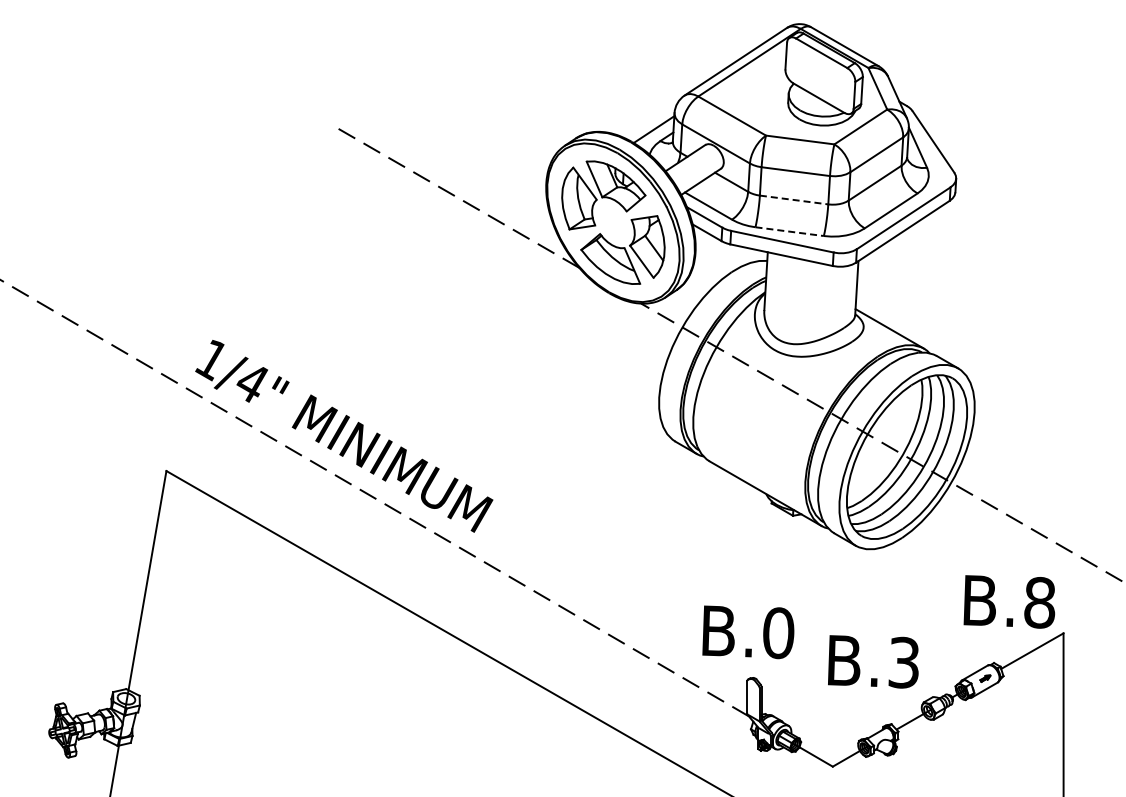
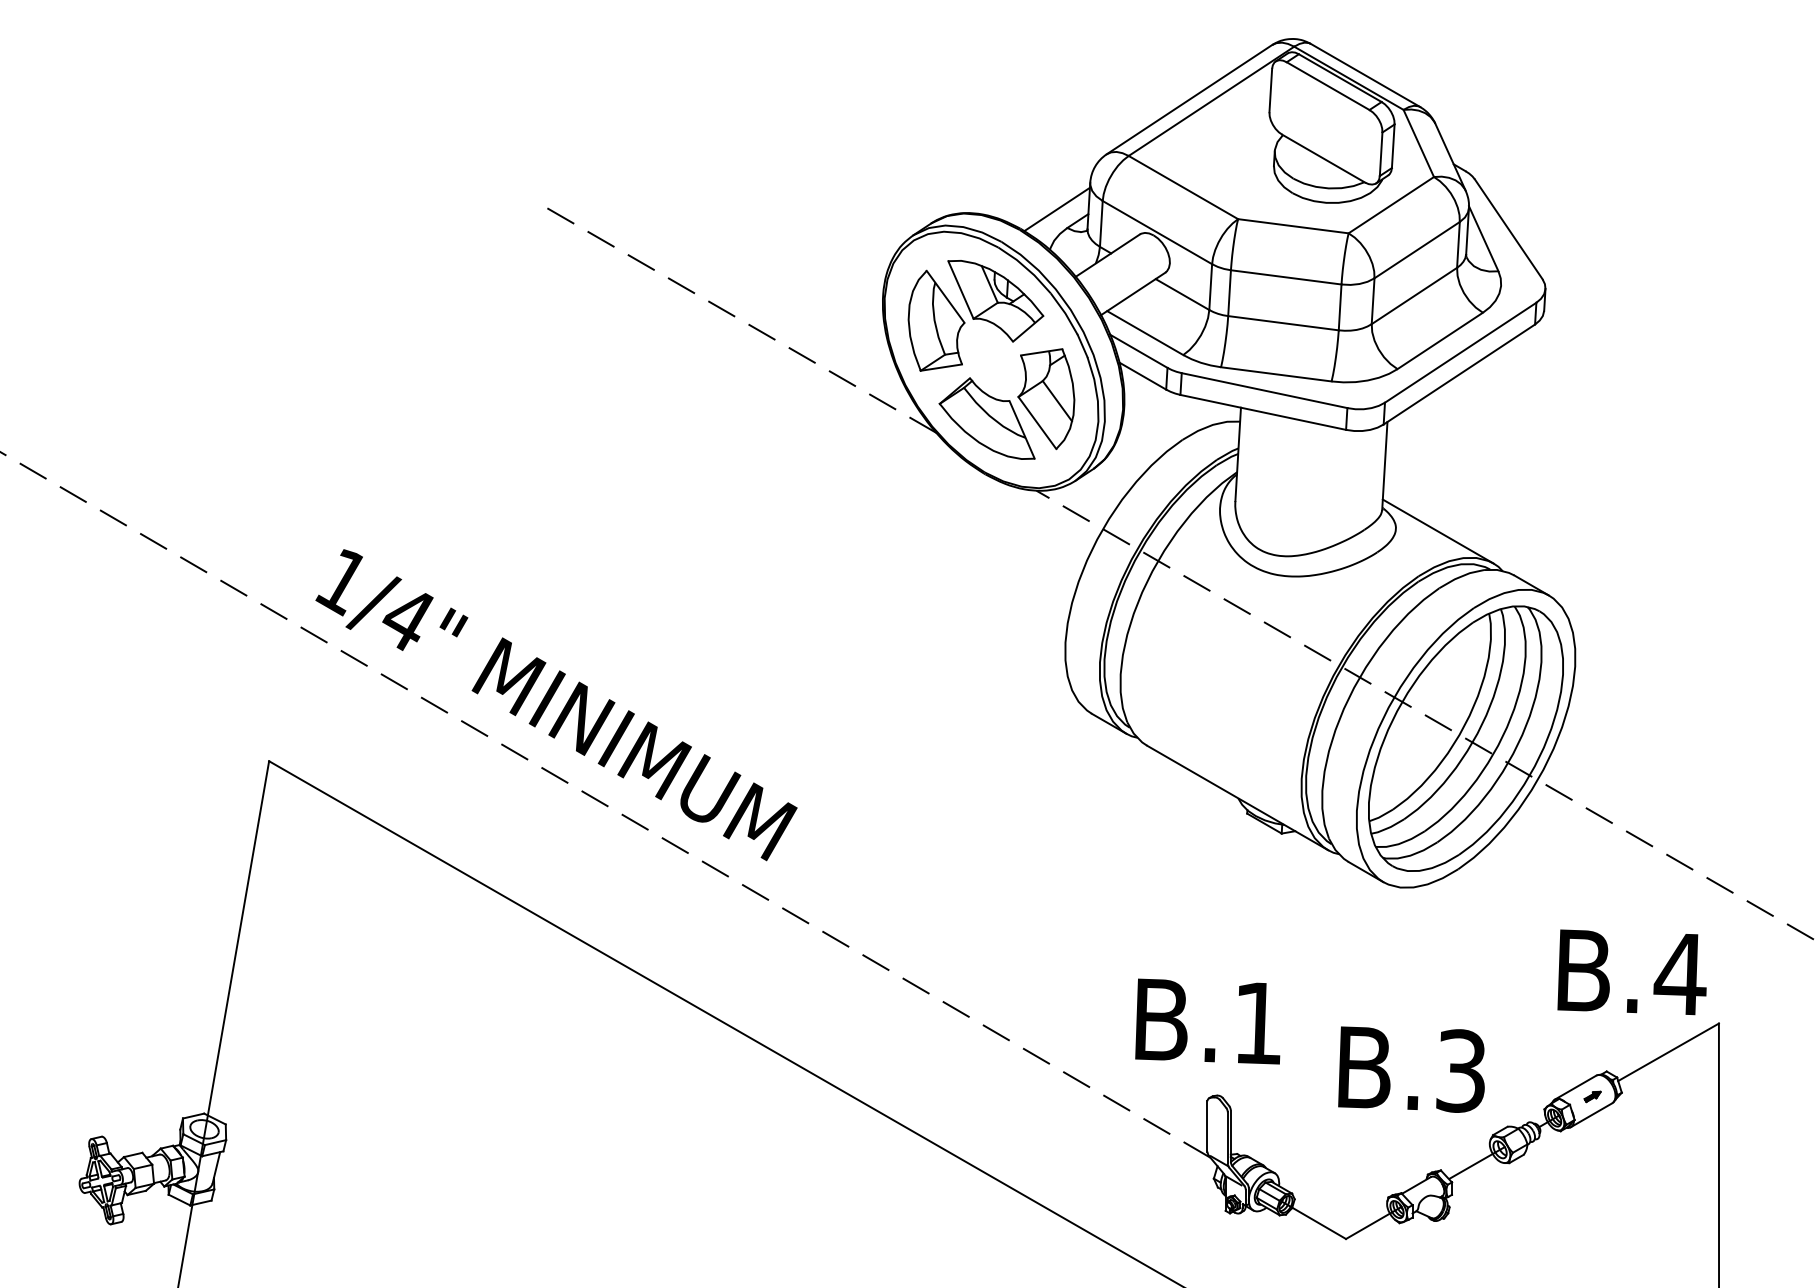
line: (794, 200) -> (1284, 324), dashed -> solid
line: (790, 231) -> (1277, 374), dashed -> solid
text: (1039, 602) -> (1680, 973), B.8 -> B.4
text: (778, 633) -> (1258, 1023), B.0 -> B.1

